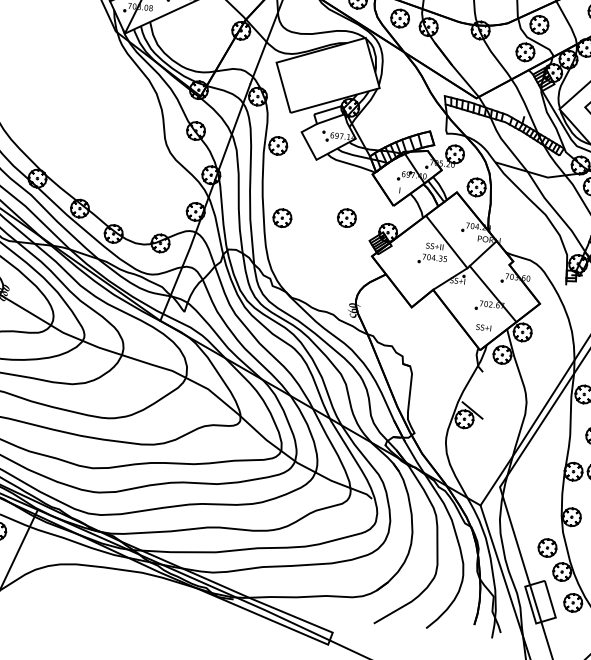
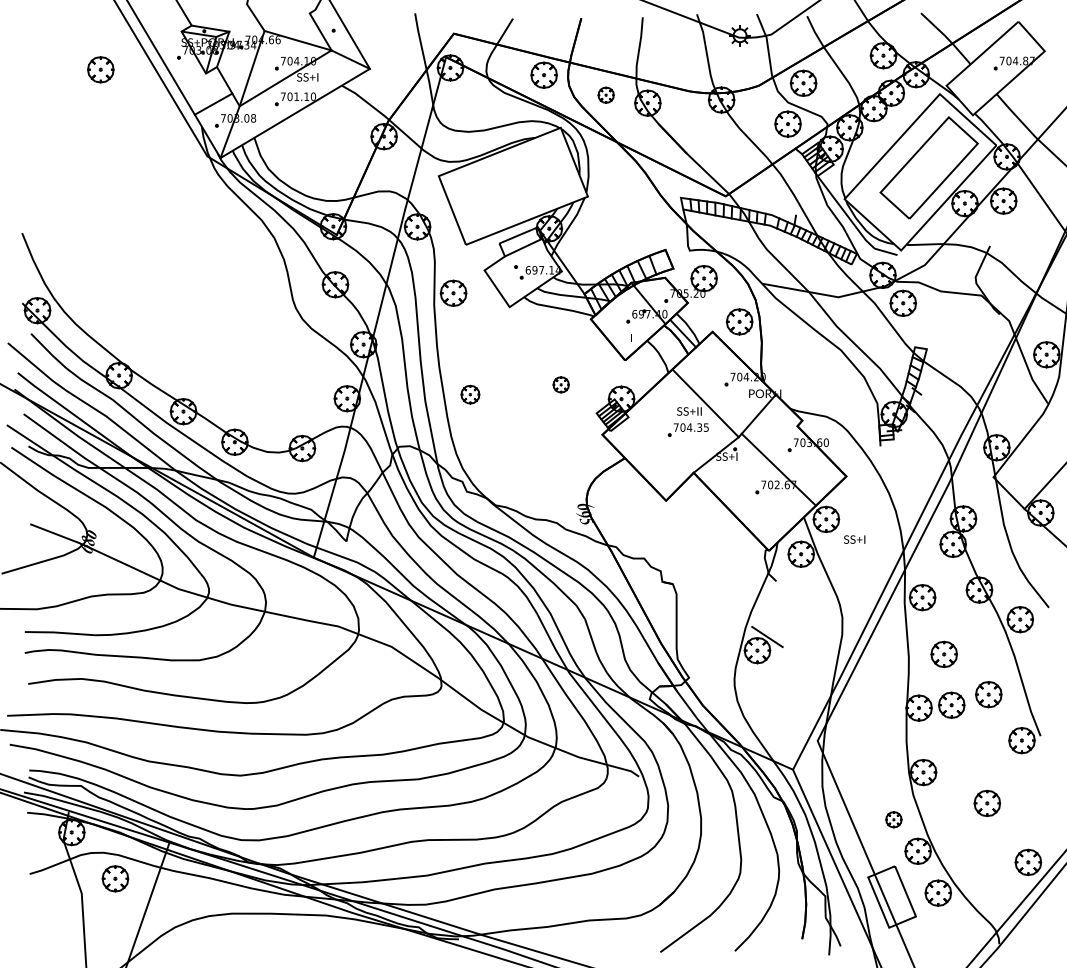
part: (399, 17) -> (605, 94), size x0.6
part: (346, 217) -> (560, 384), size x0.6
part: (282, 218) -> (470, 394), size x0.7
text: (483, 327) -> (854, 539), moved
part: (547, 547) -> (893, 819), size x0.6

